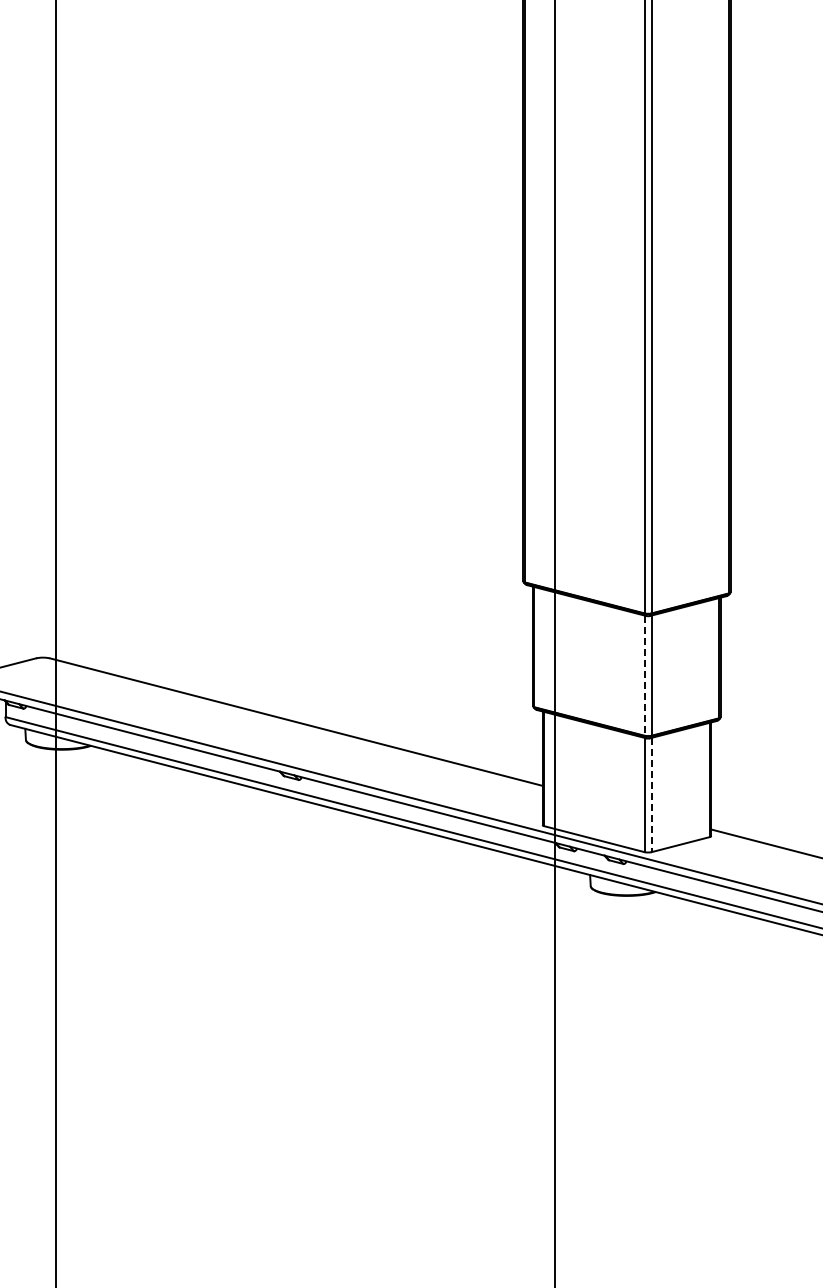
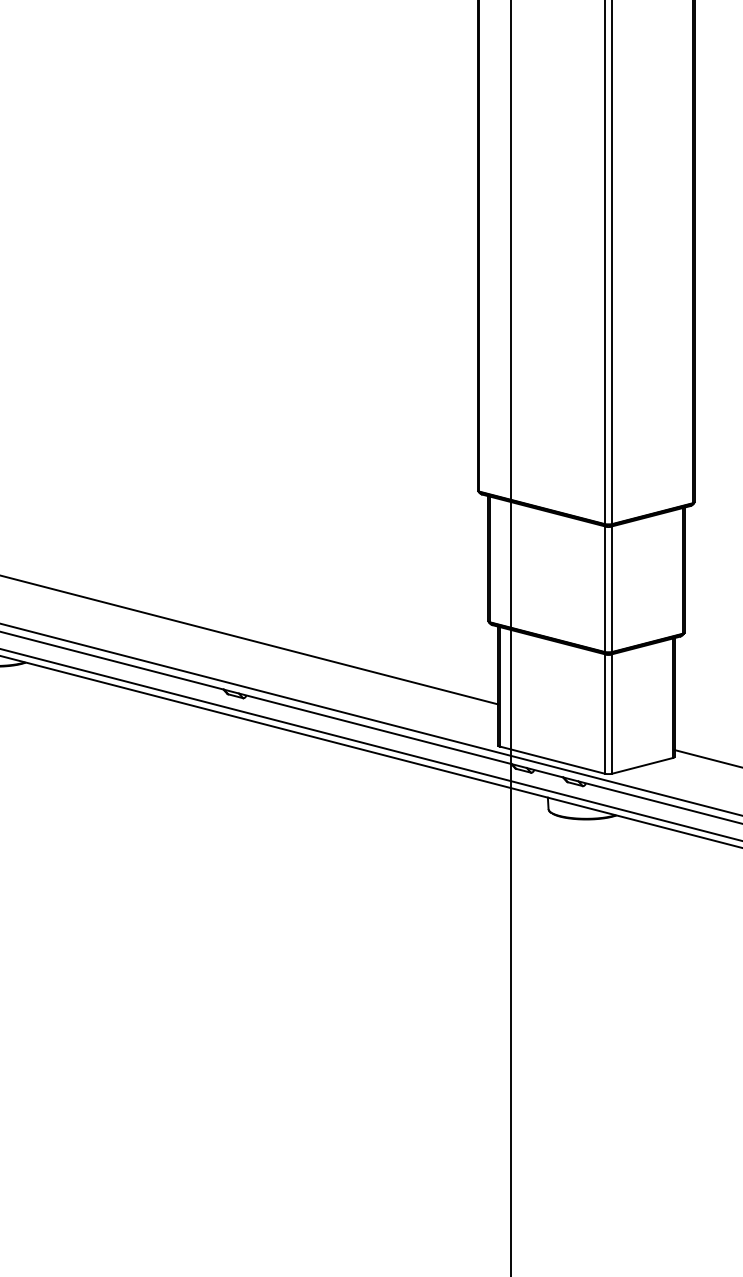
line: (644, 676) -> (604, 590), dashed -> solid
line: (651, 795) -> (612, 714), dashed -> solid

